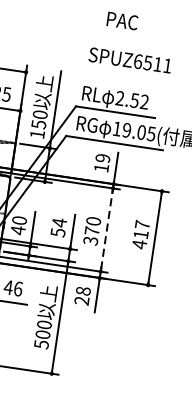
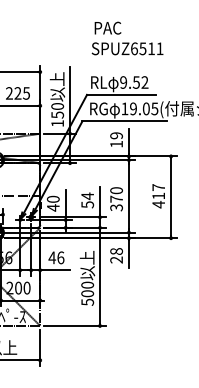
text: (122, 20) -> (107, 27), moved
text: (119, 98) -> (123, 82), 2.52 -> 9.52
line: (106, 228) -> (128, 195), dashed -> solid

